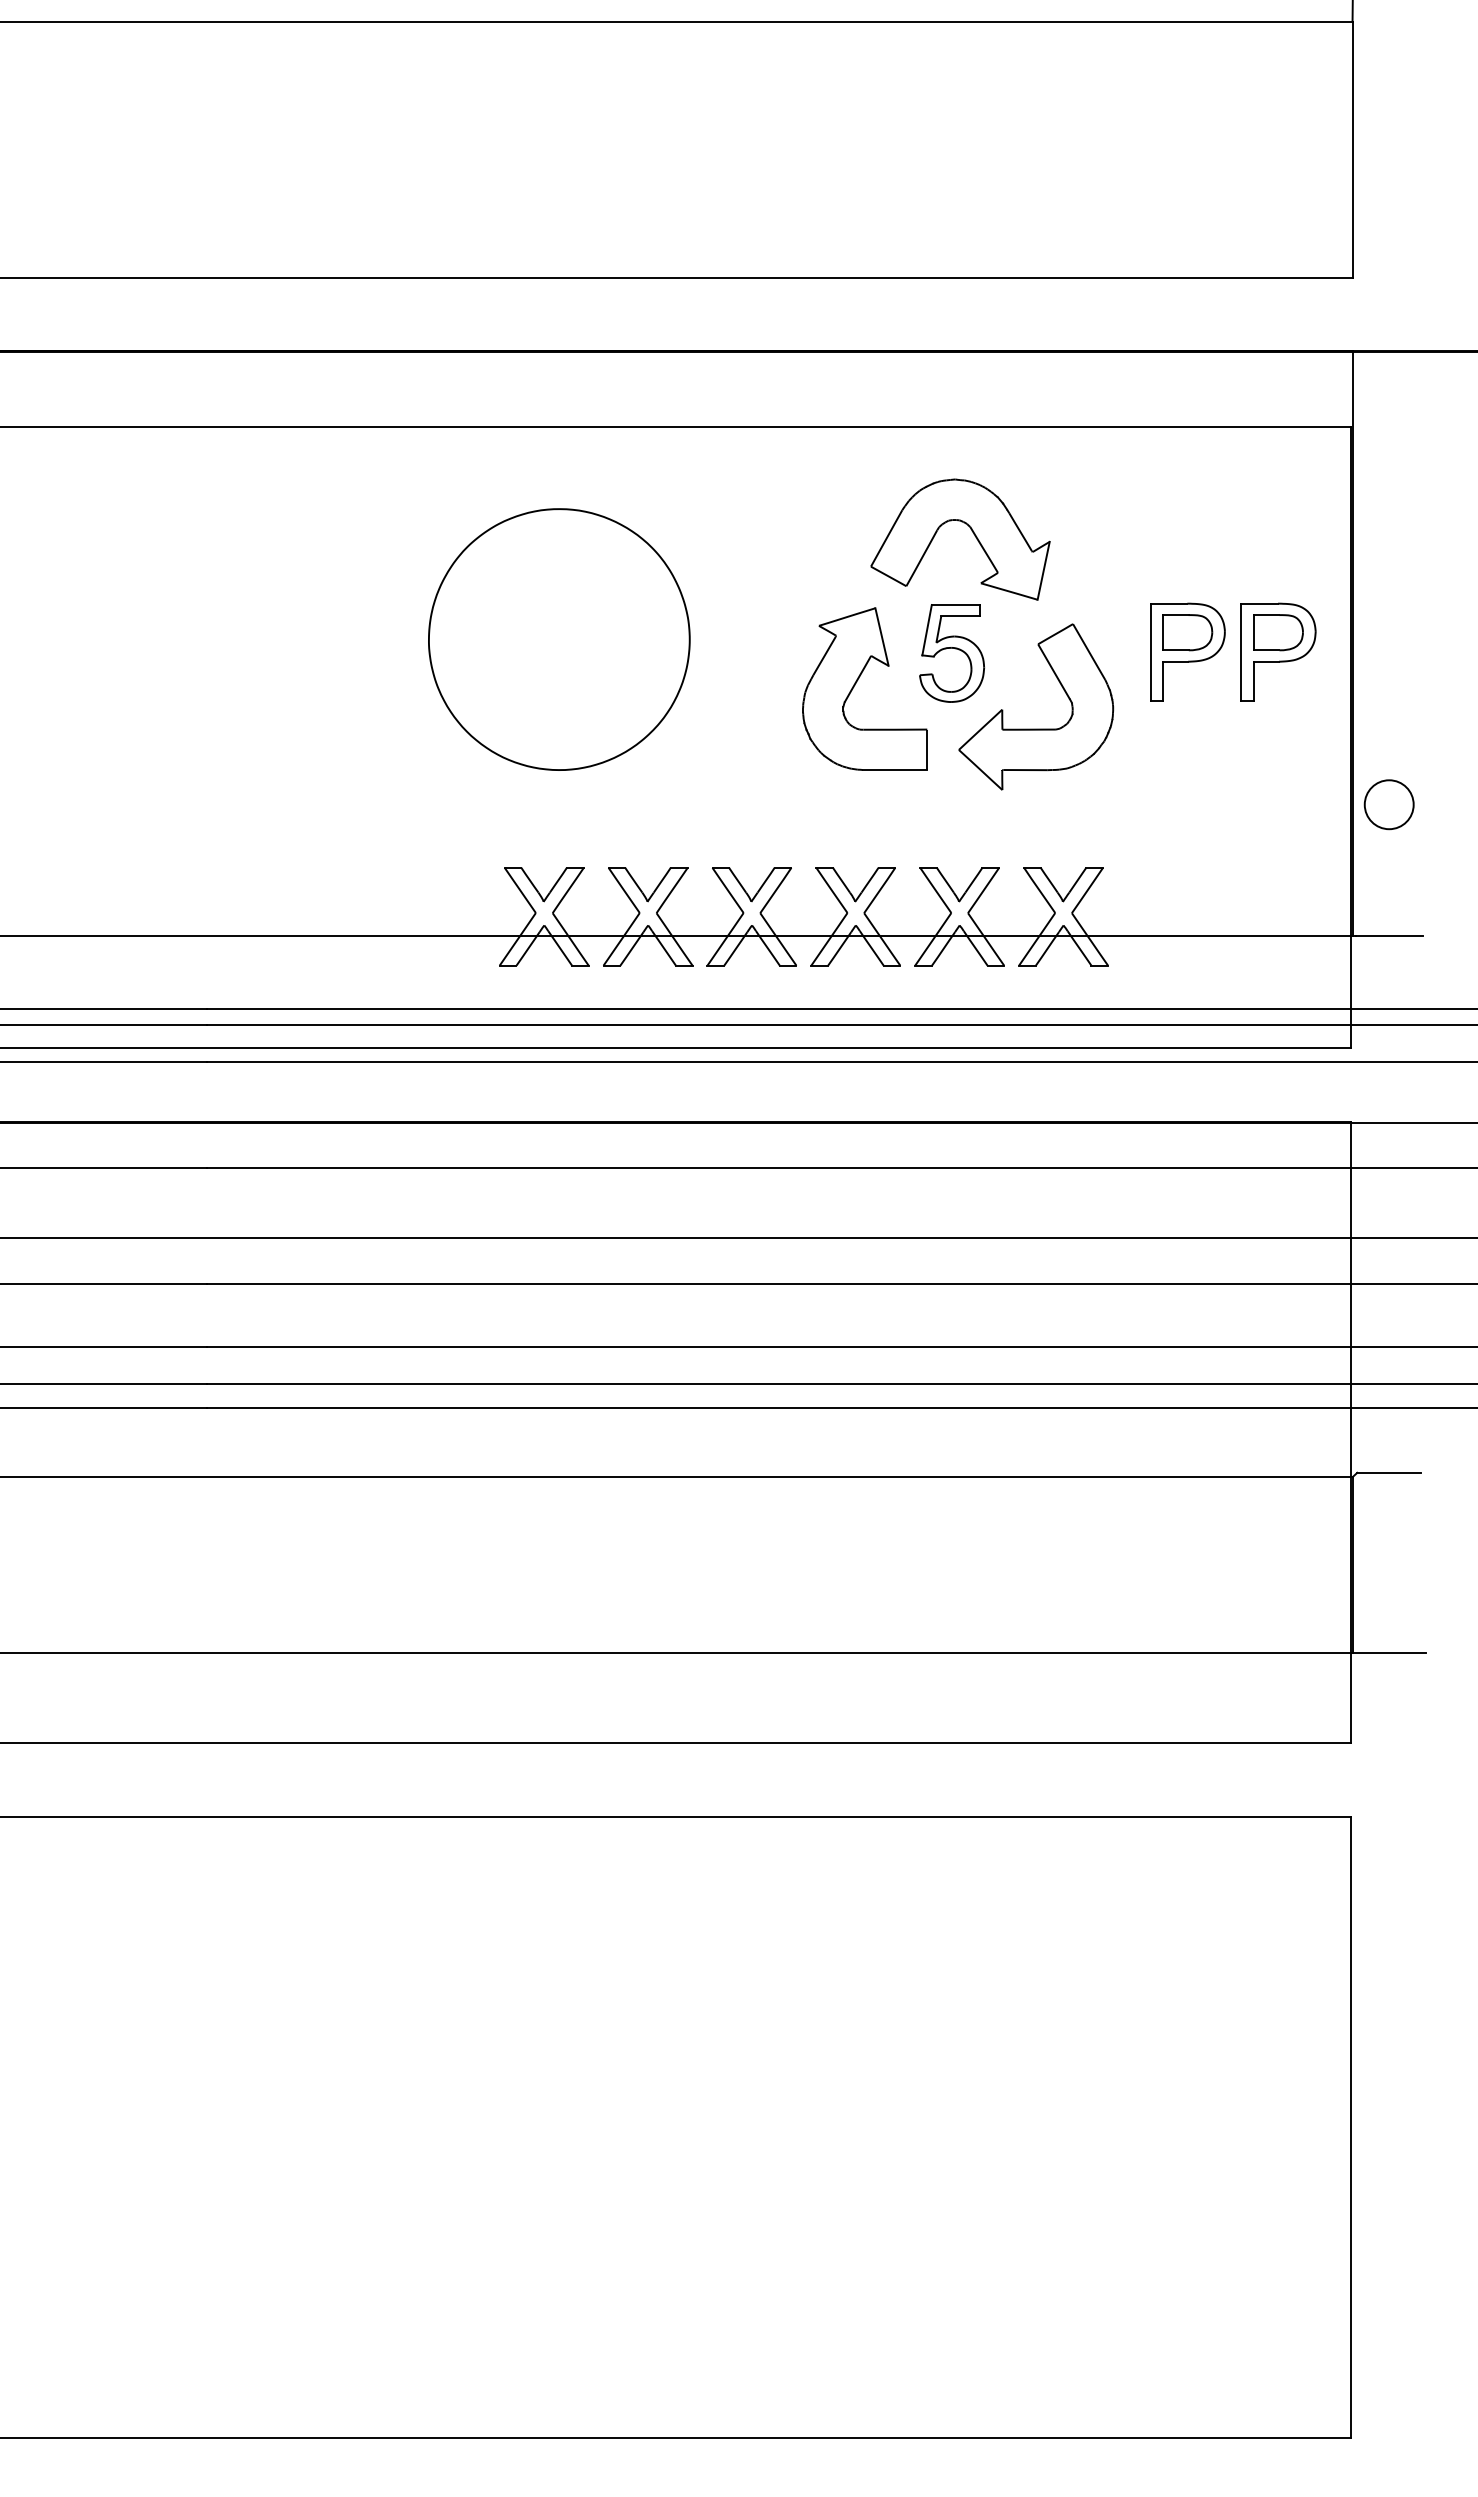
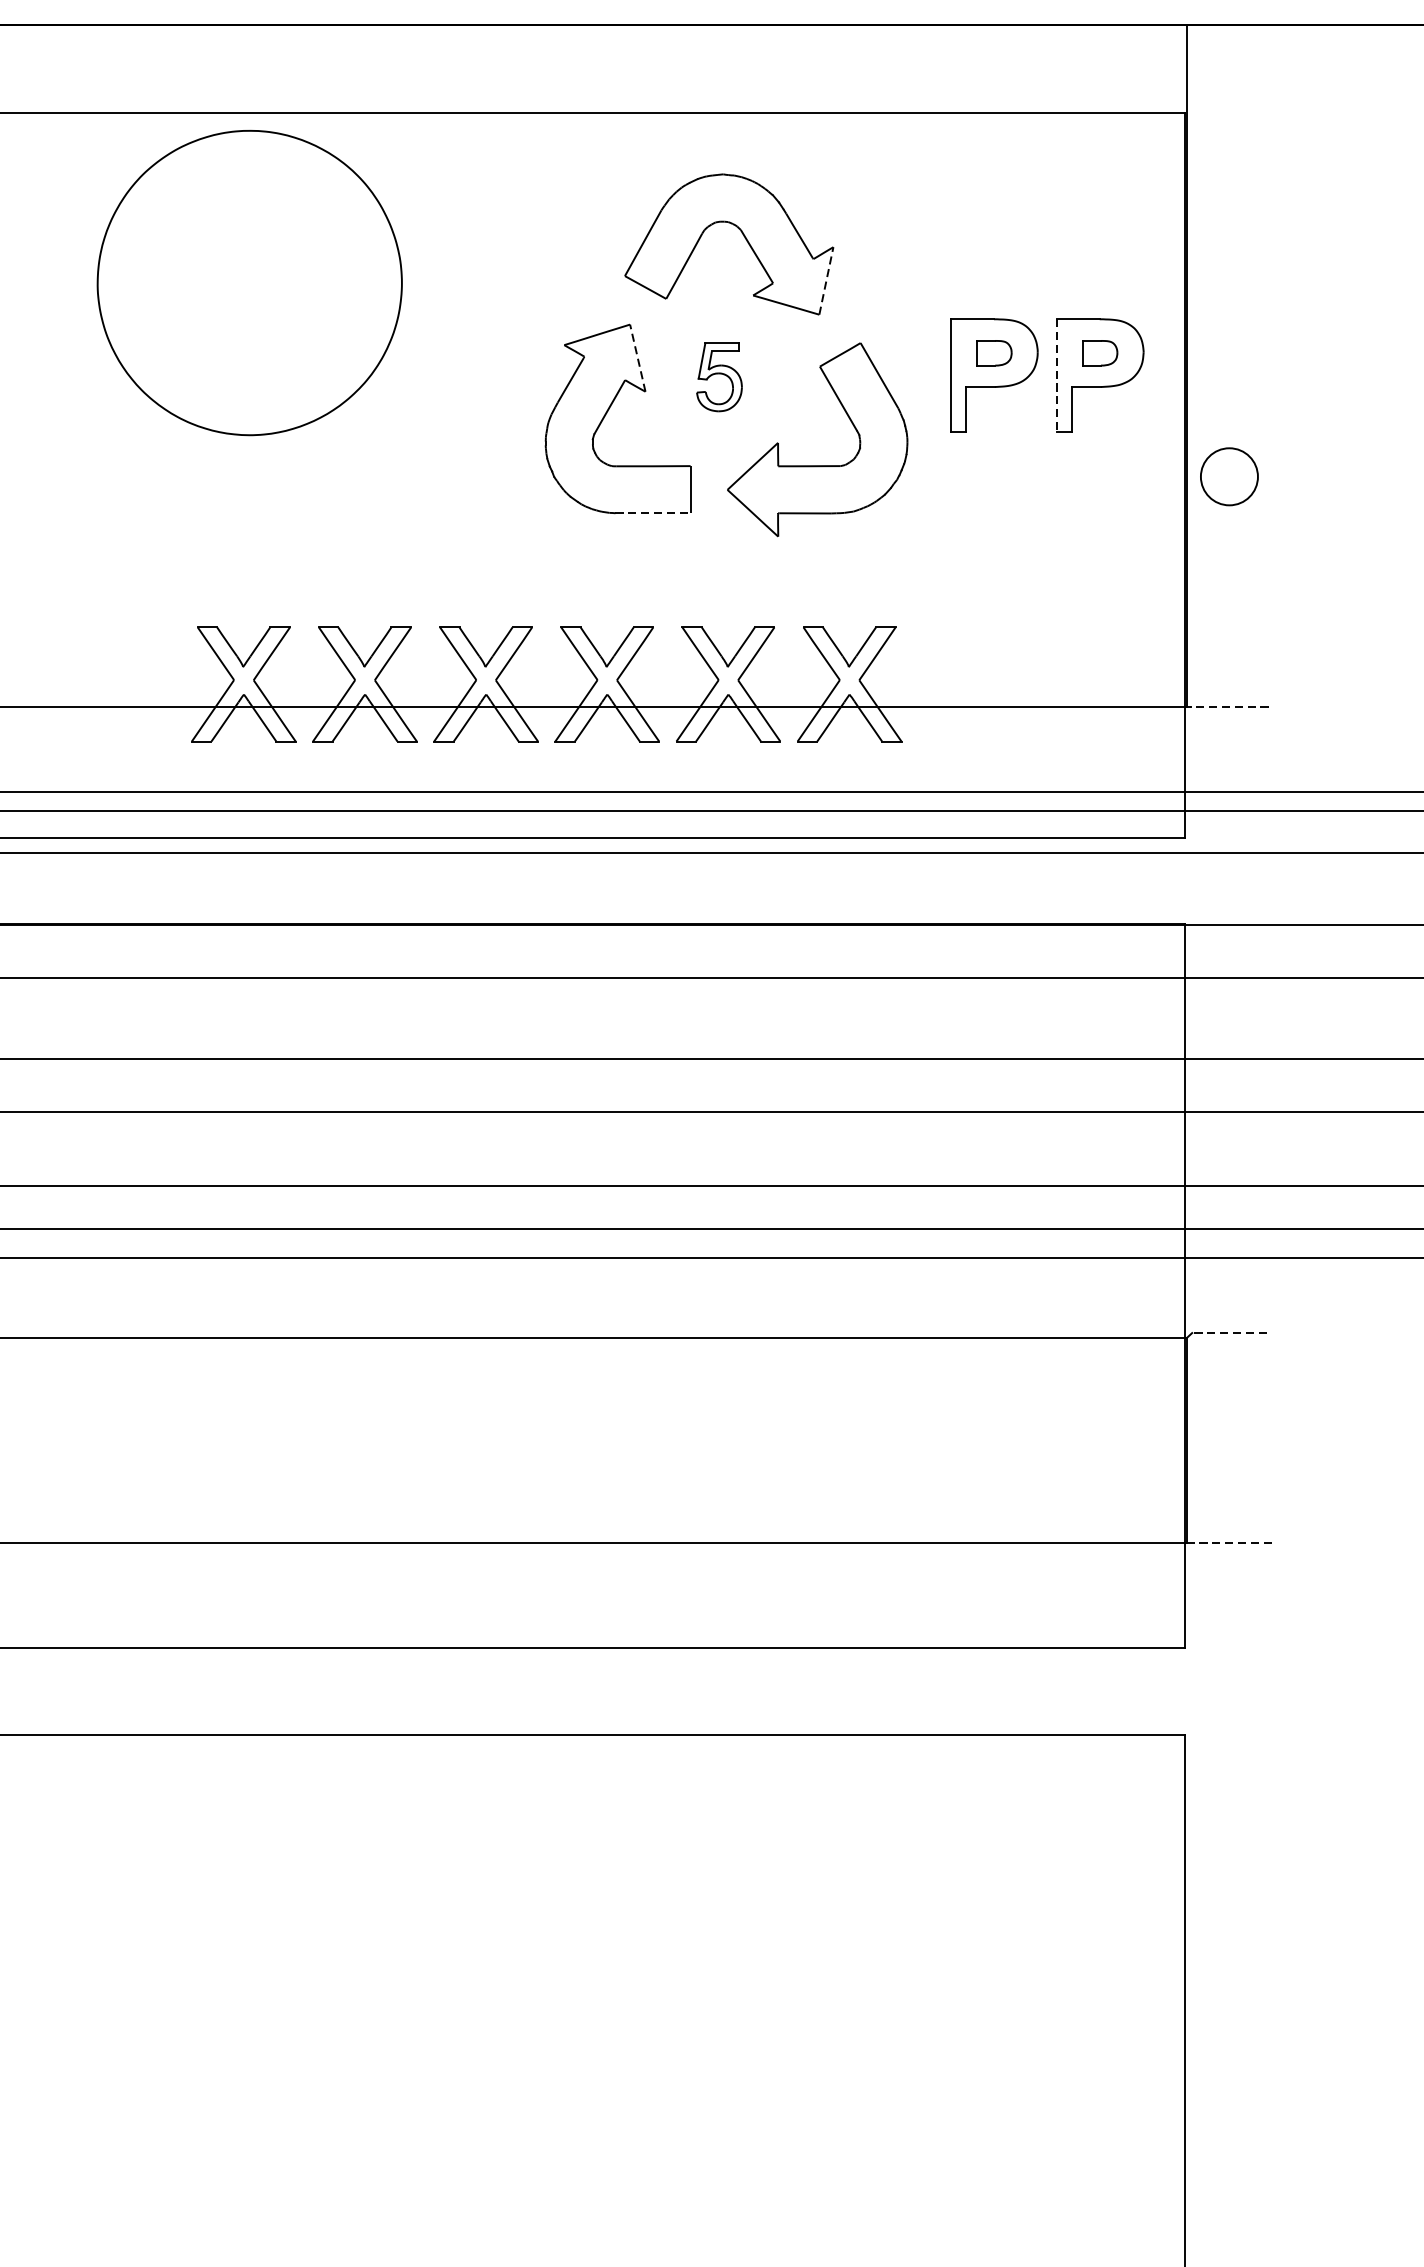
line: (1043, 570) -> (826, 280), solid -> dashed
part: (1187, 632) -> (994, 352), size x0.6
part: (1278, 632) -> (1100, 352), size x0.6
line: (882, 637) -> (638, 358), solid -> dashed
part: (559, 639) -> (249, 282), moved
line: (1241, 652) -> (1057, 376), solid -> dashed
part: (951, 653) -> (718, 377), size x0.6
line: (895, 770) -> (653, 513), solid -> dashed
circle: (1388, 804) -> (1228, 476), moved
line: (1389, 935) -> (1229, 706), solid -> dashed
line: (1389, 1472) -> (1229, 1332), solid -> dashed
line: (1389, 1652) -> (1229, 1542), solid -> dashed

